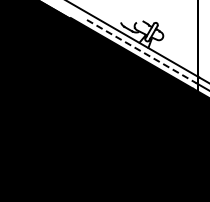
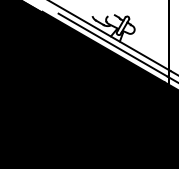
line: (142, 51) -> (113, 45), dashed -> solid

